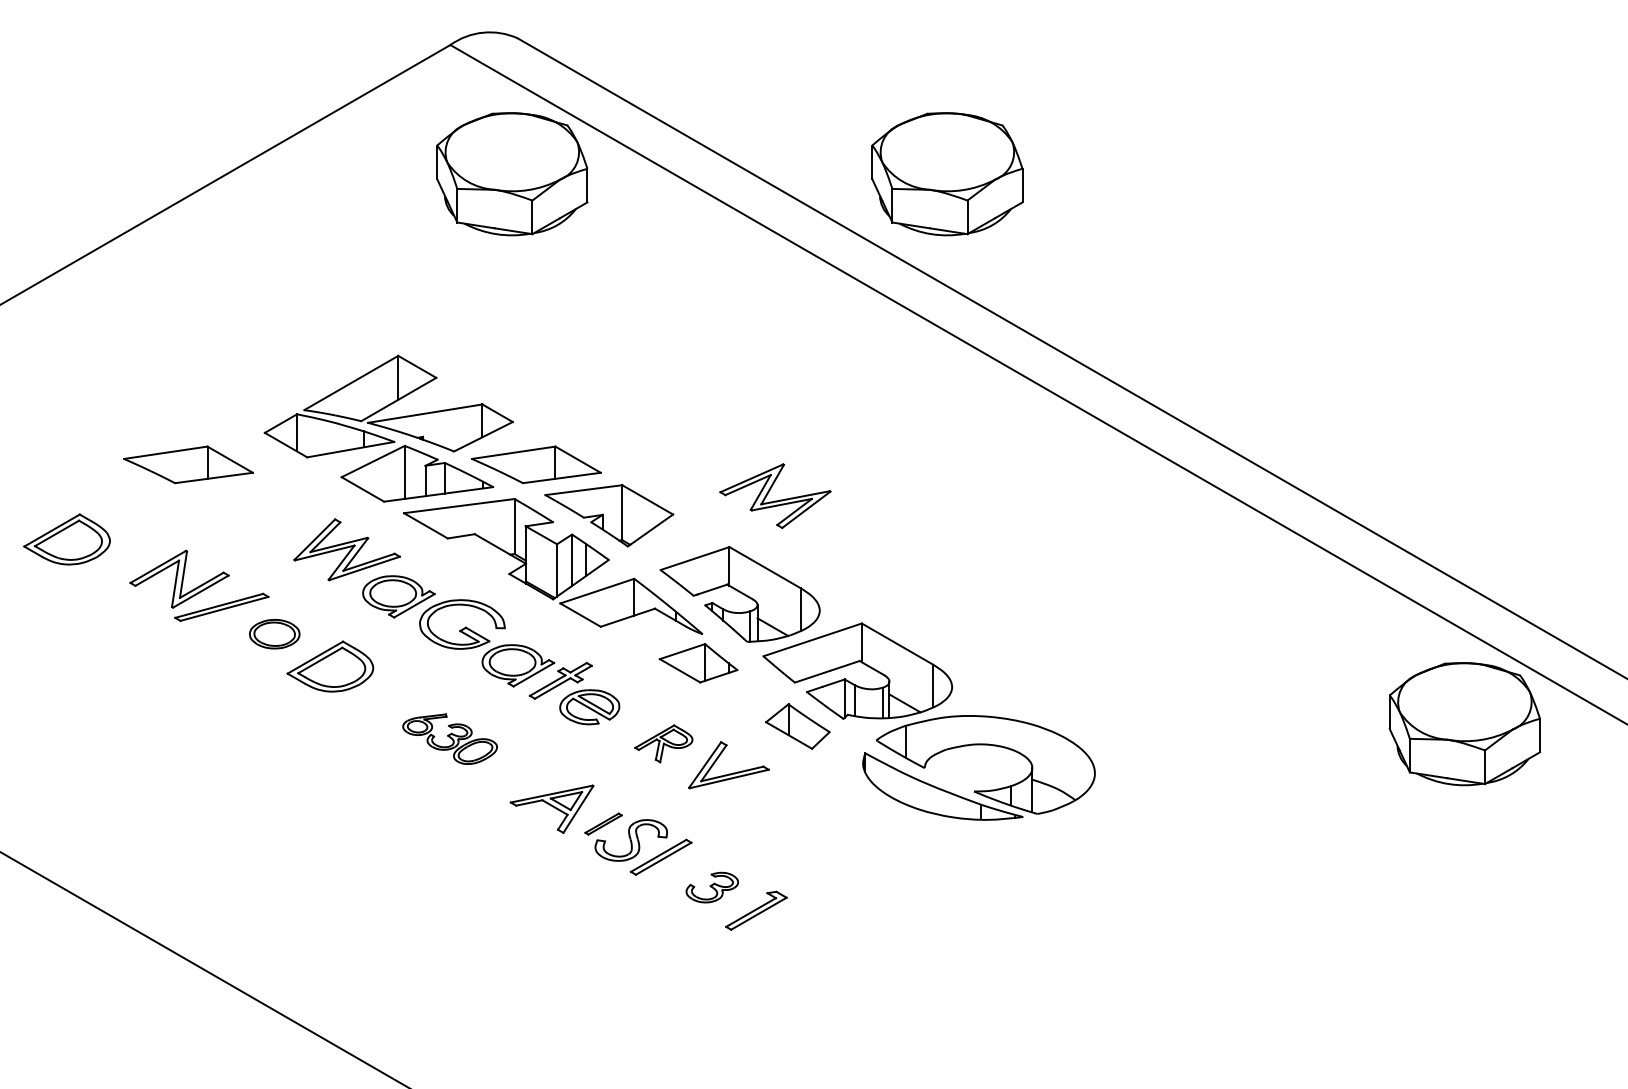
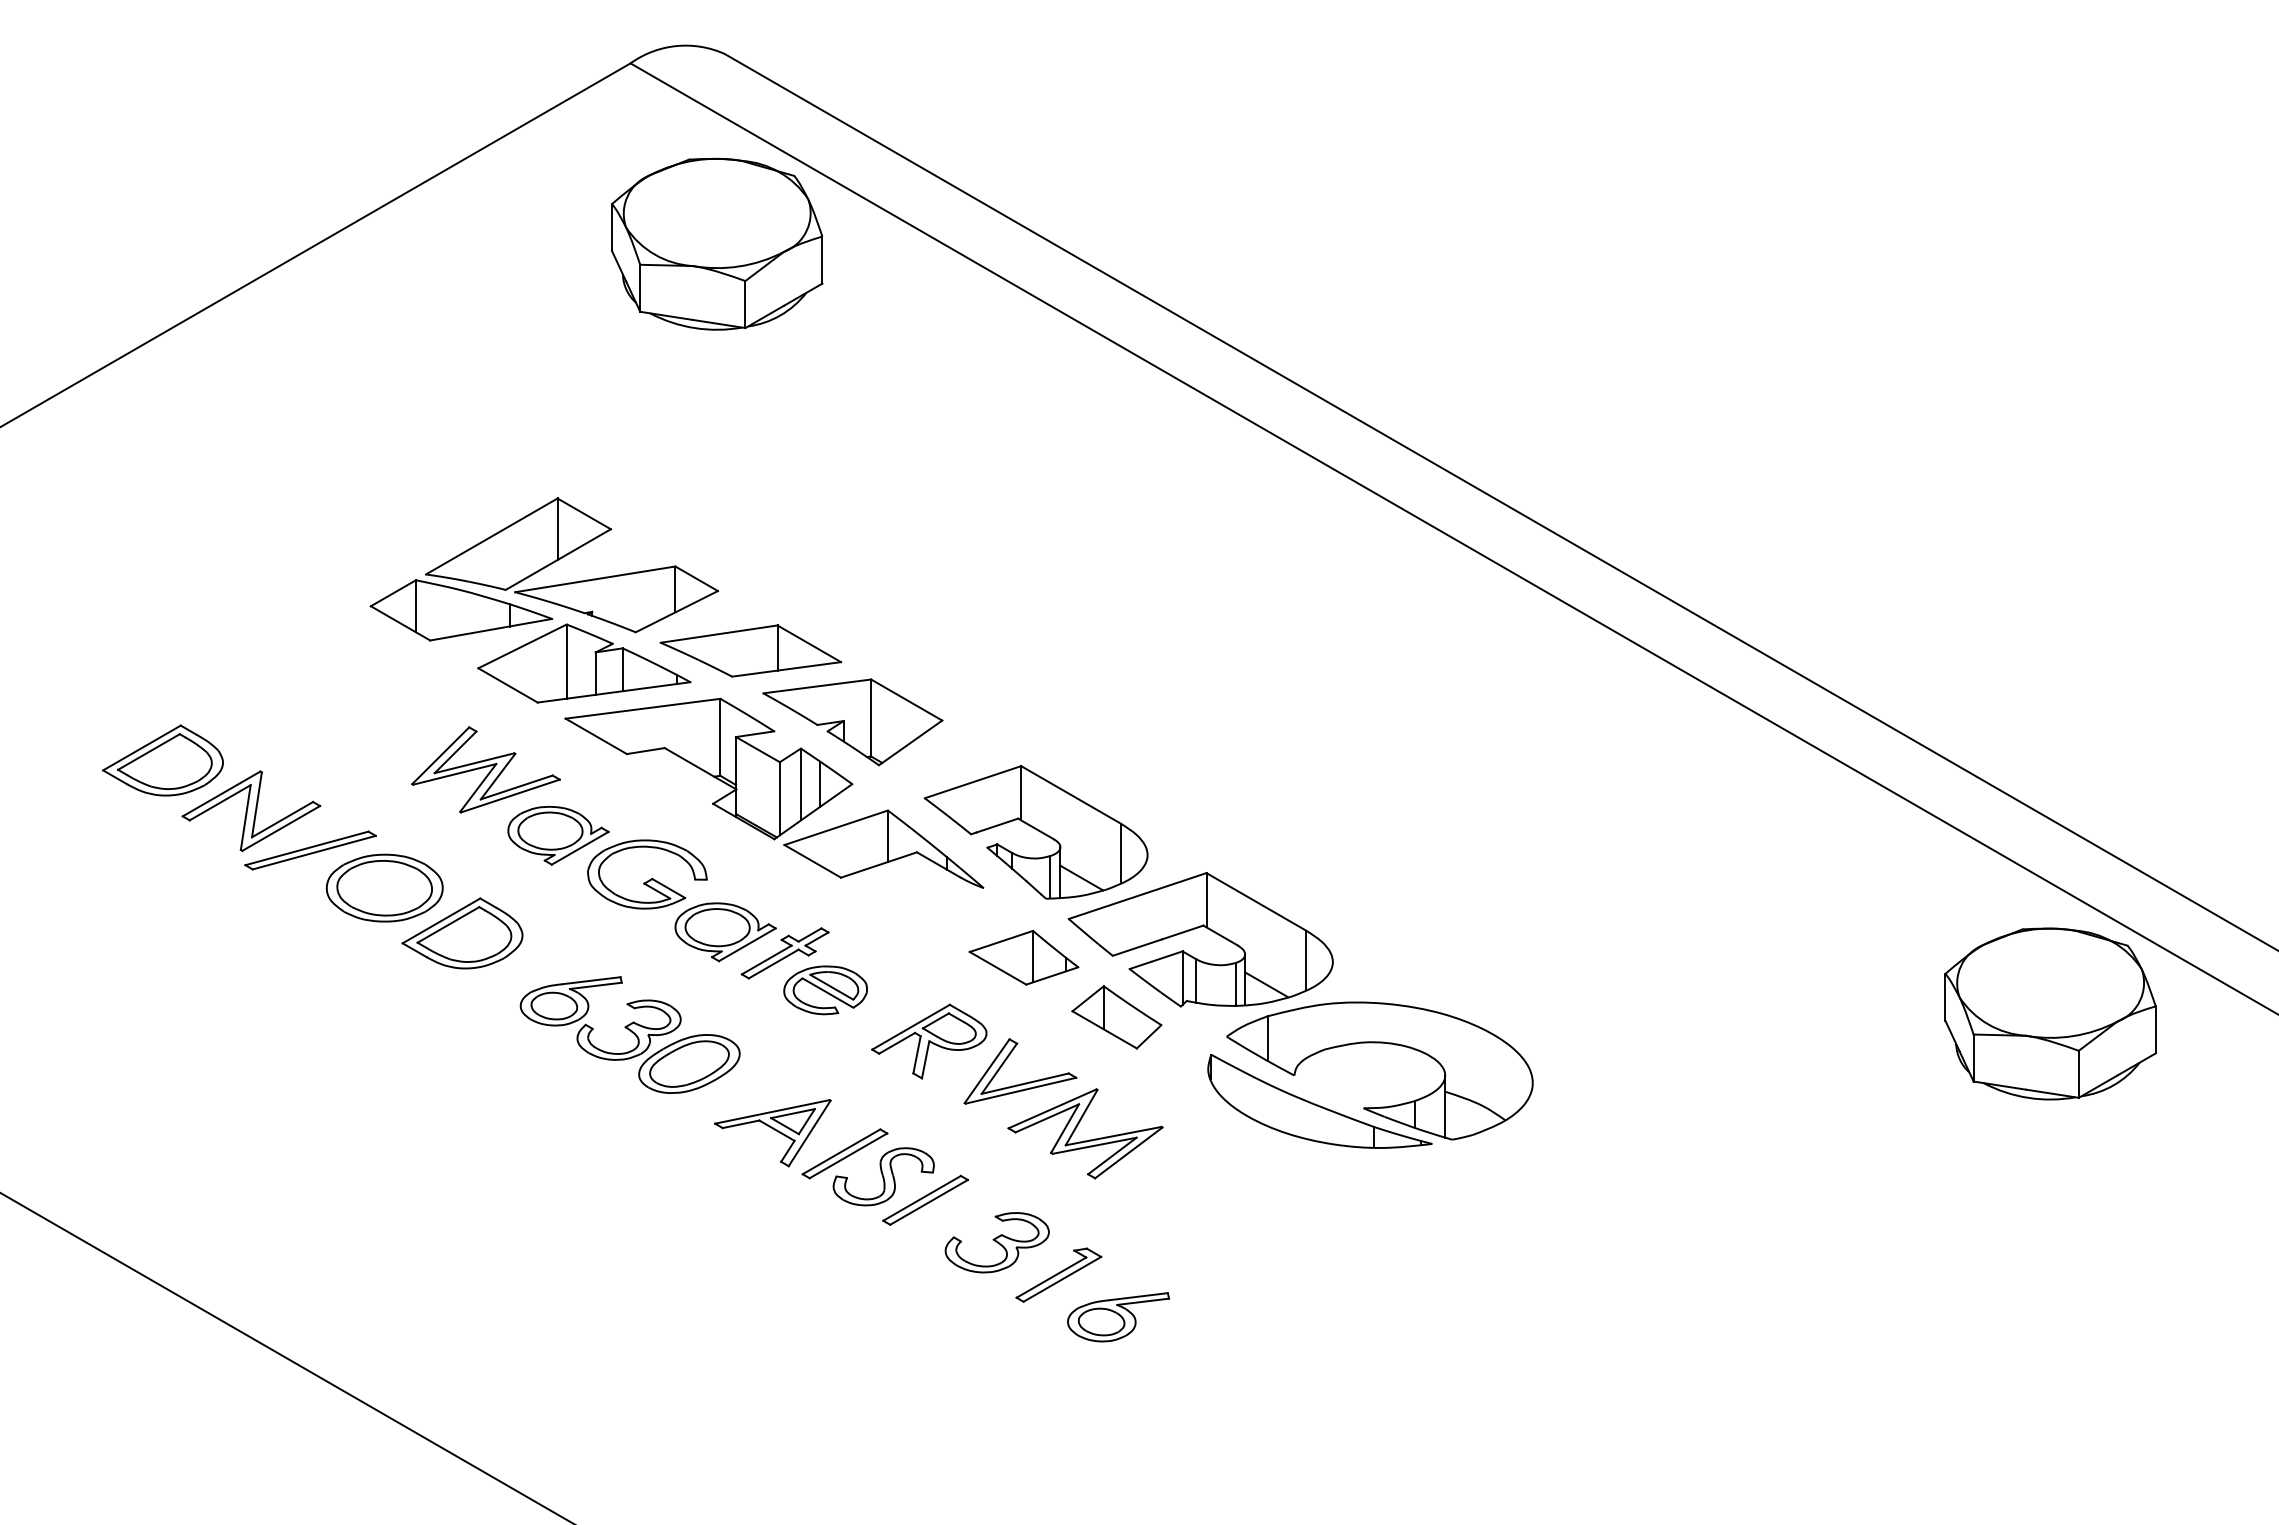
part: (947, 173) -> (1326, 243), removed
part: (188, 464) -> (263, 650), removed
part: (775, 500) -> (1085, 1140), moved
part: (66, 539) -> (162, 760), moved
part: (274, 633) -> (384, 887), size x1.67
part: (698, 663) -> (1023, 957), moved
part: (449, 738) -> (629, 1034), size x1.67
part: (663, 743) -> (929, 1041), size x1.43
part: (603, 823) -> (844, 1153), size x1.67
part: (711, 887) -> (996, 1242), size x1.43
part: (798, 940) -> (1118, 1317), added

